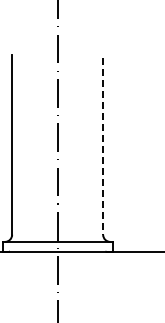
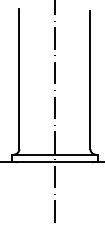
line: (103, 146) -> (90, 80), dashed -> solid

